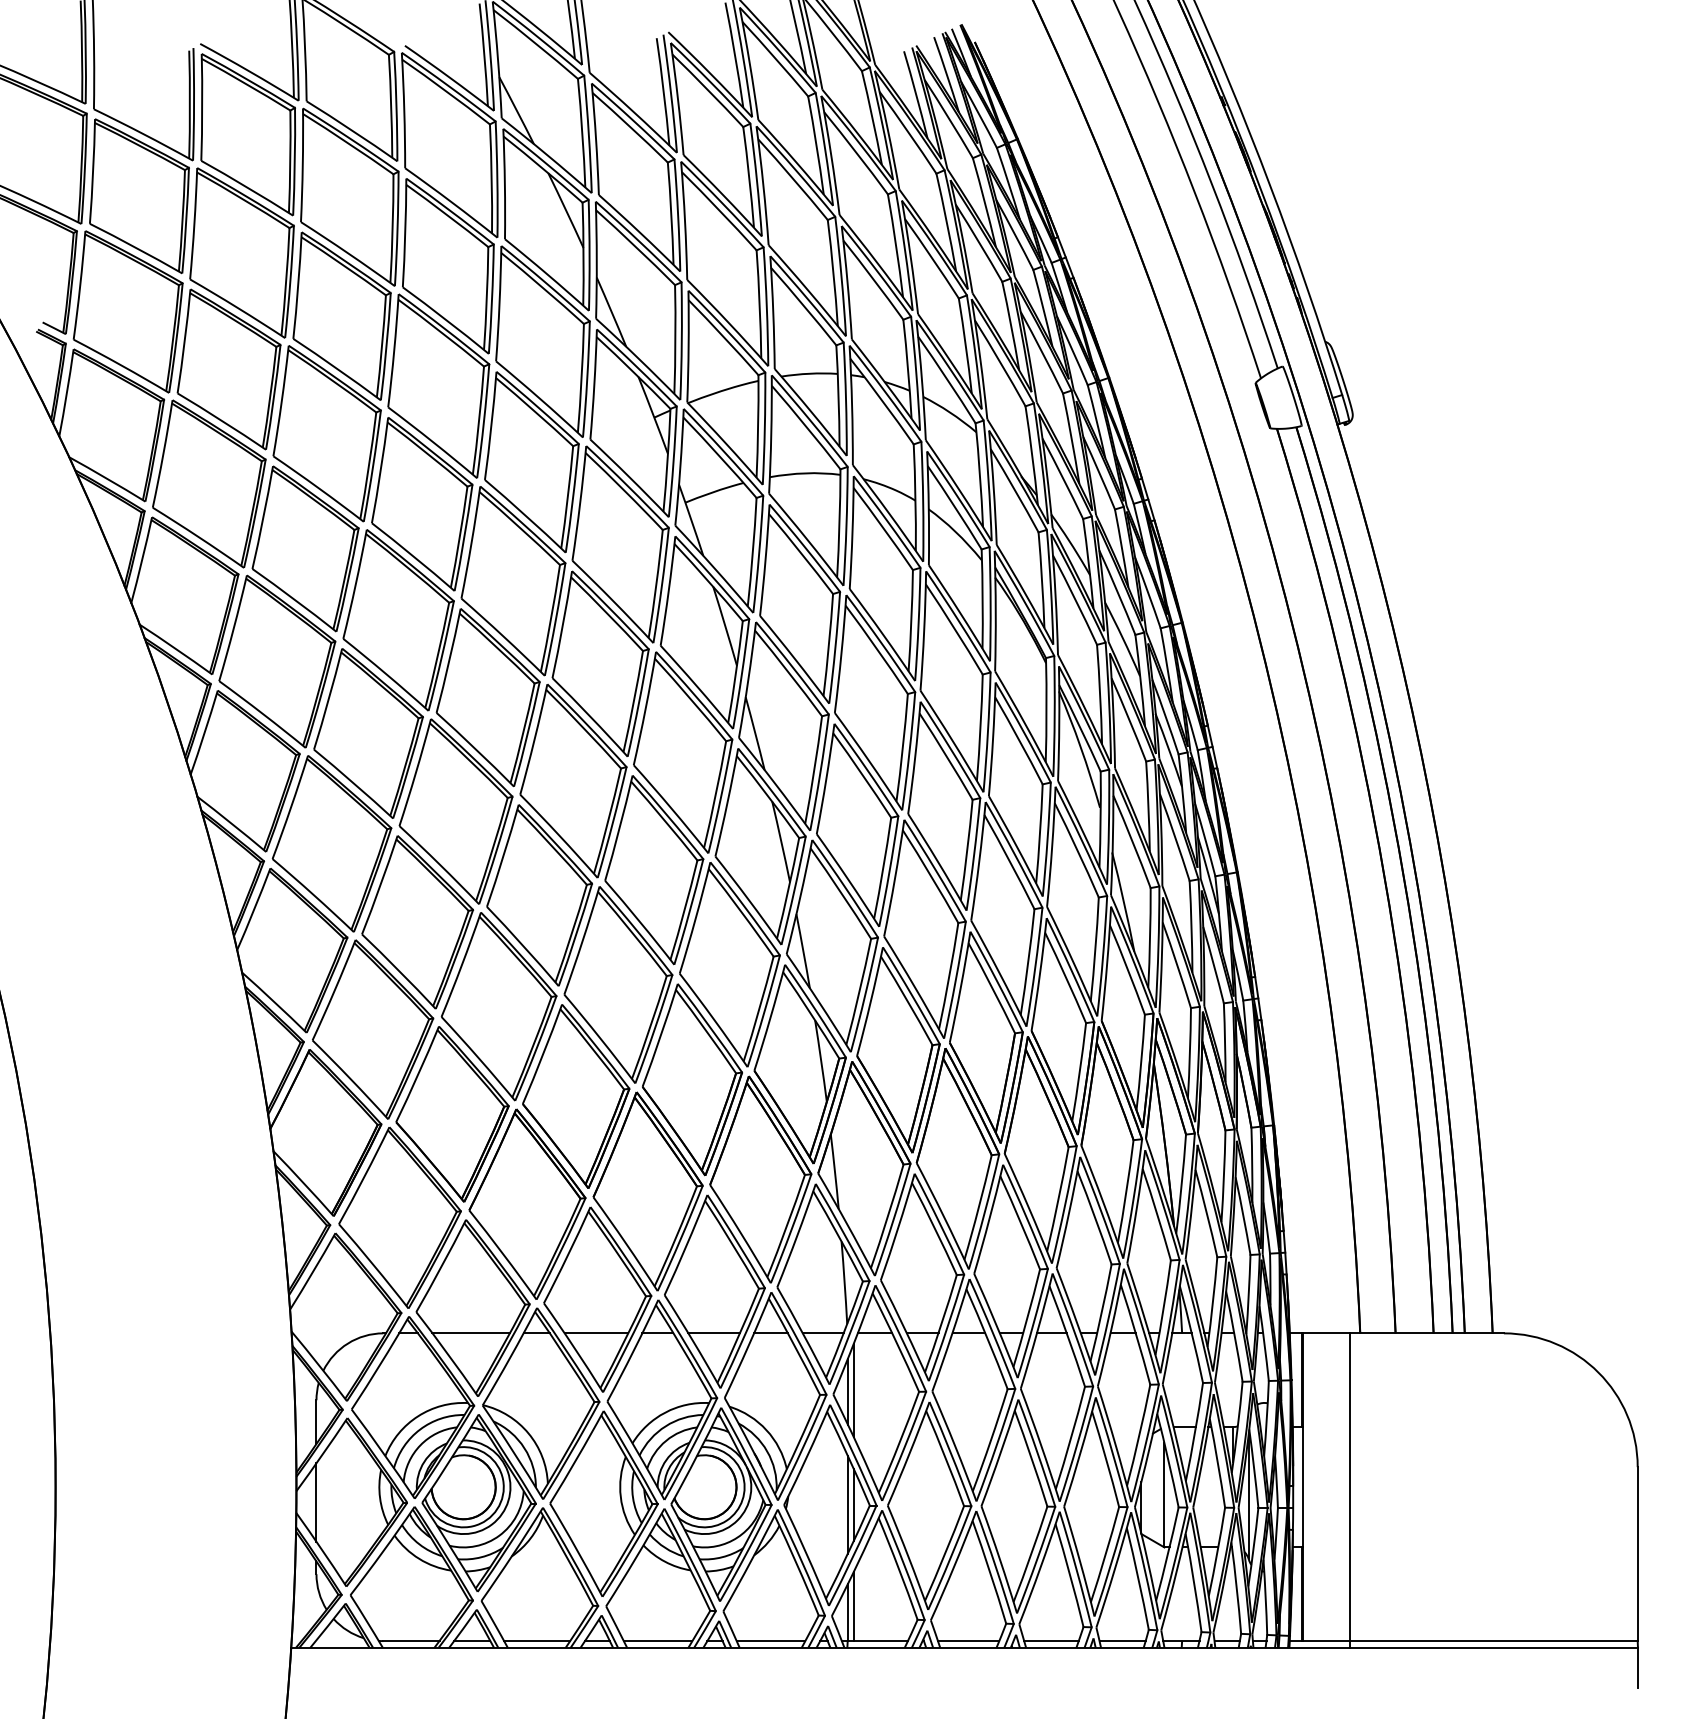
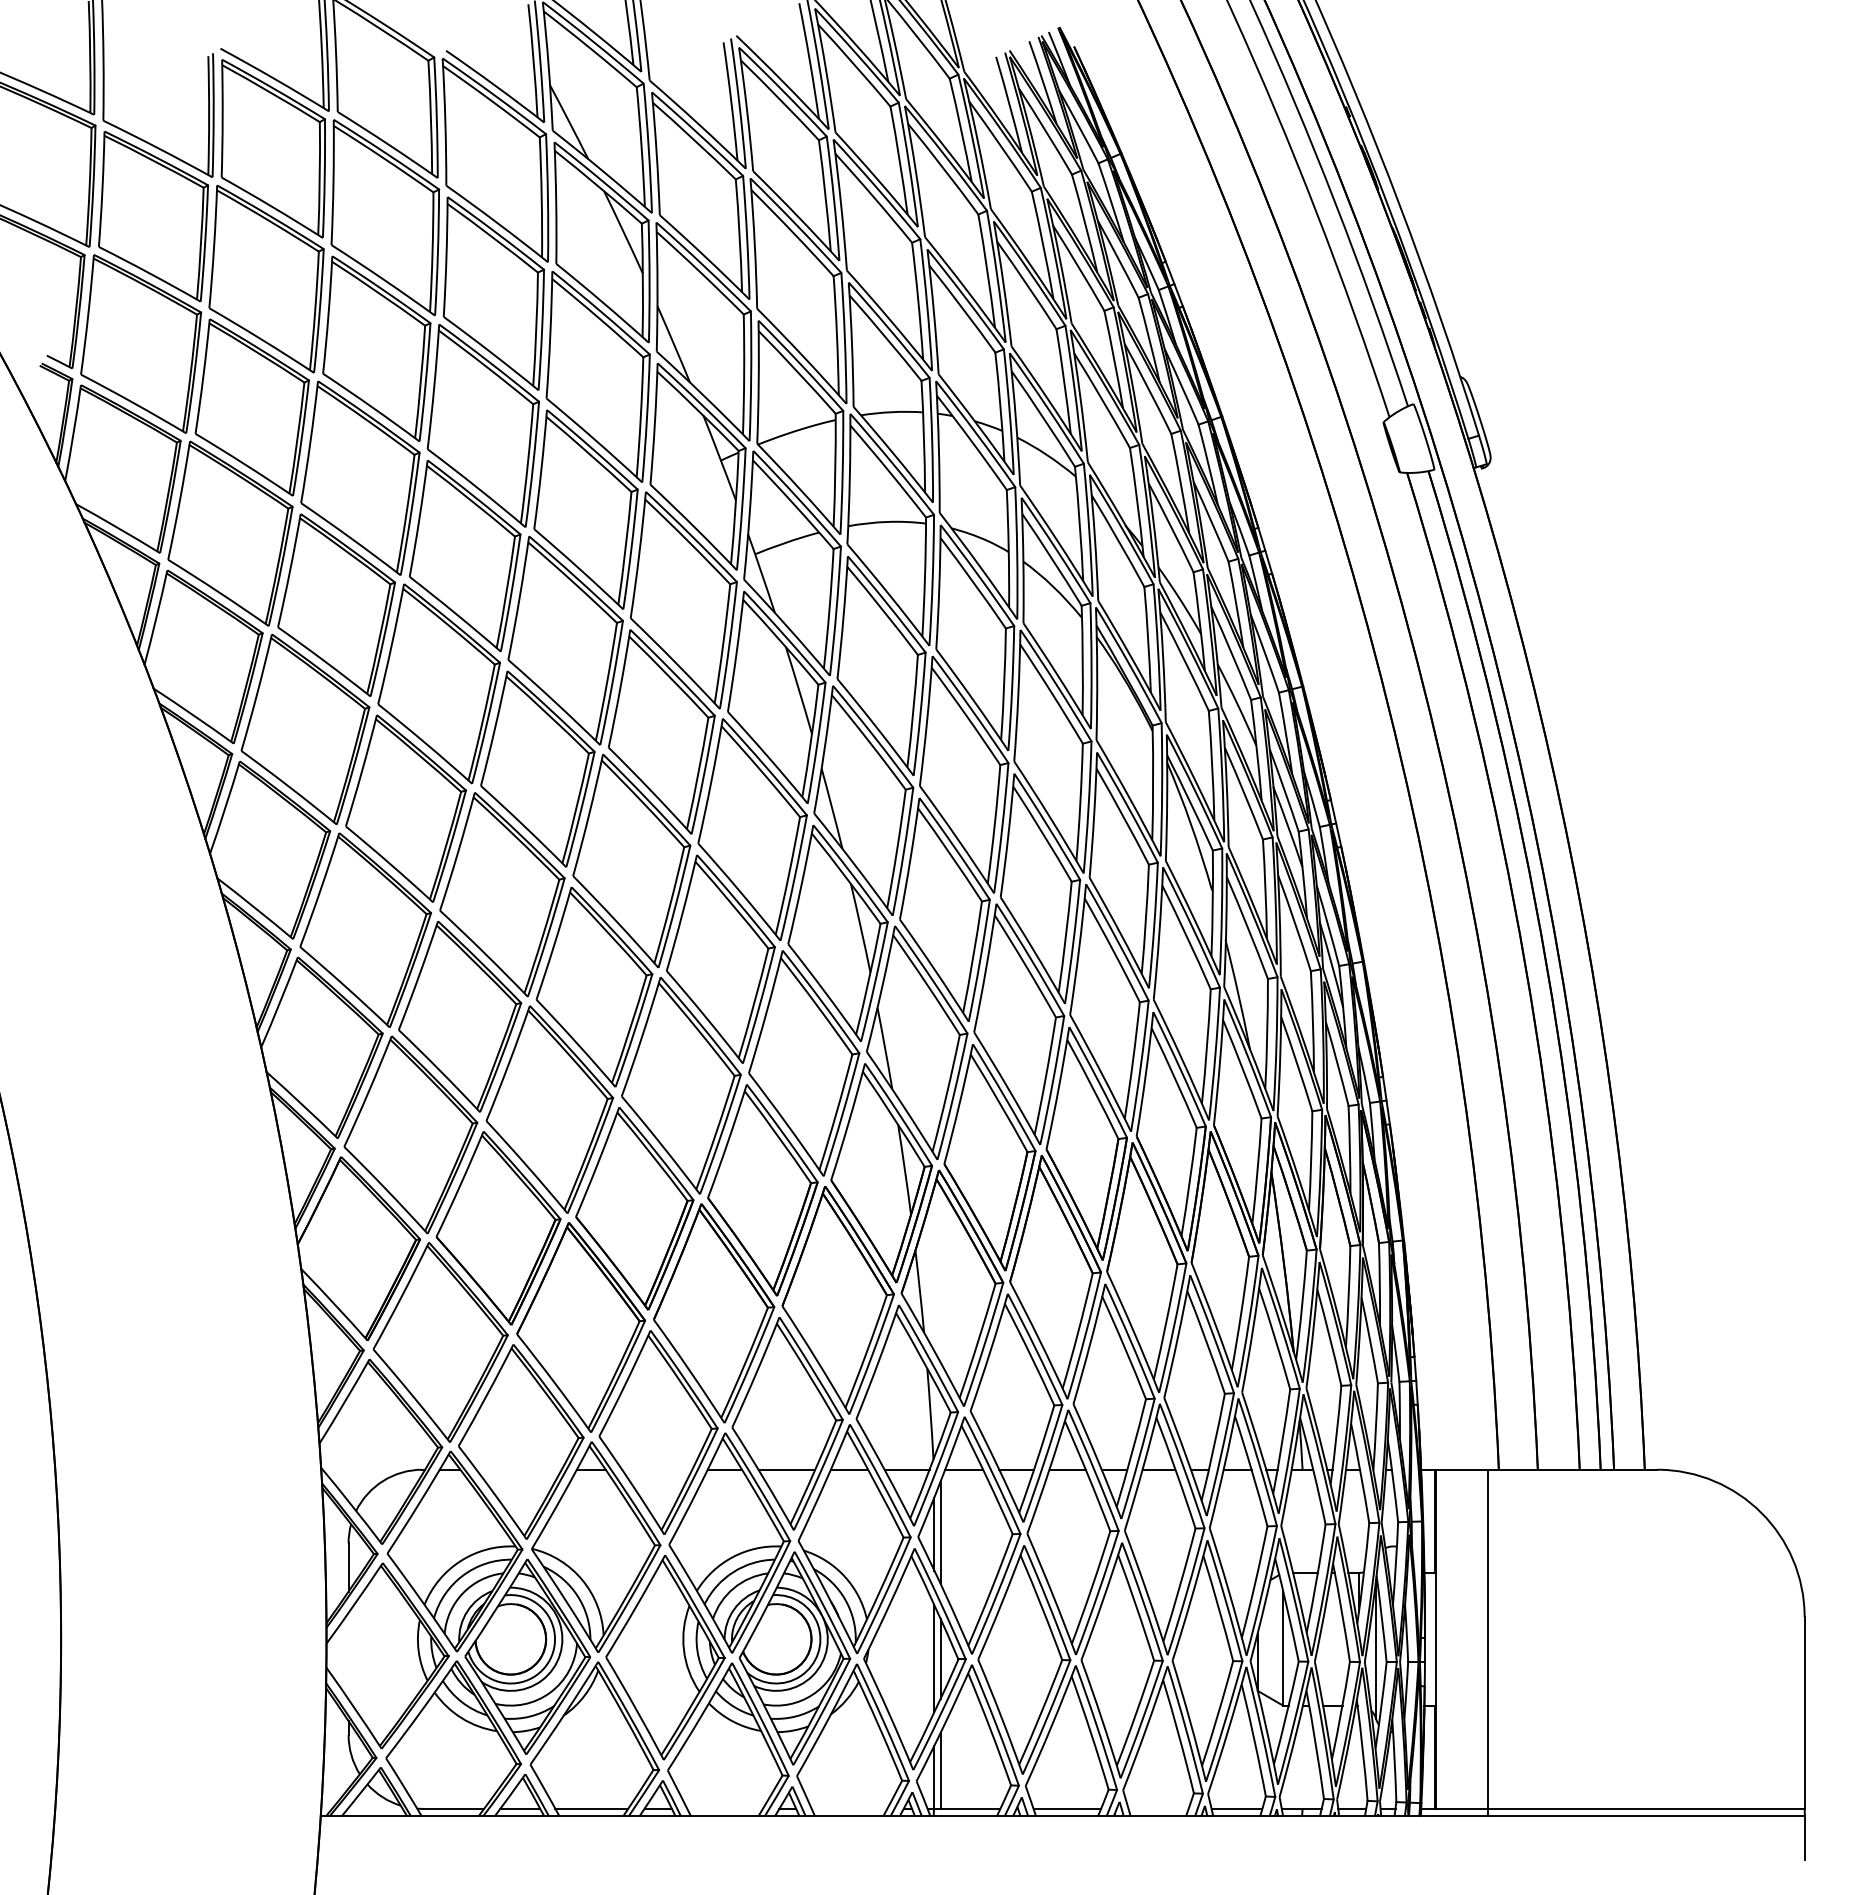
line: (470, 1333) -> (518, 1469), removed
line: (596, 1333) -> (657, 1469), removed
line: (316, 1501) -> (348, 1655), removed
line: (657, 1640) -> (724, 1808), removed
line: (771, 1640) -> (849, 1808), removed
line: (1051, 1640) -> (1158, 1808), removed

